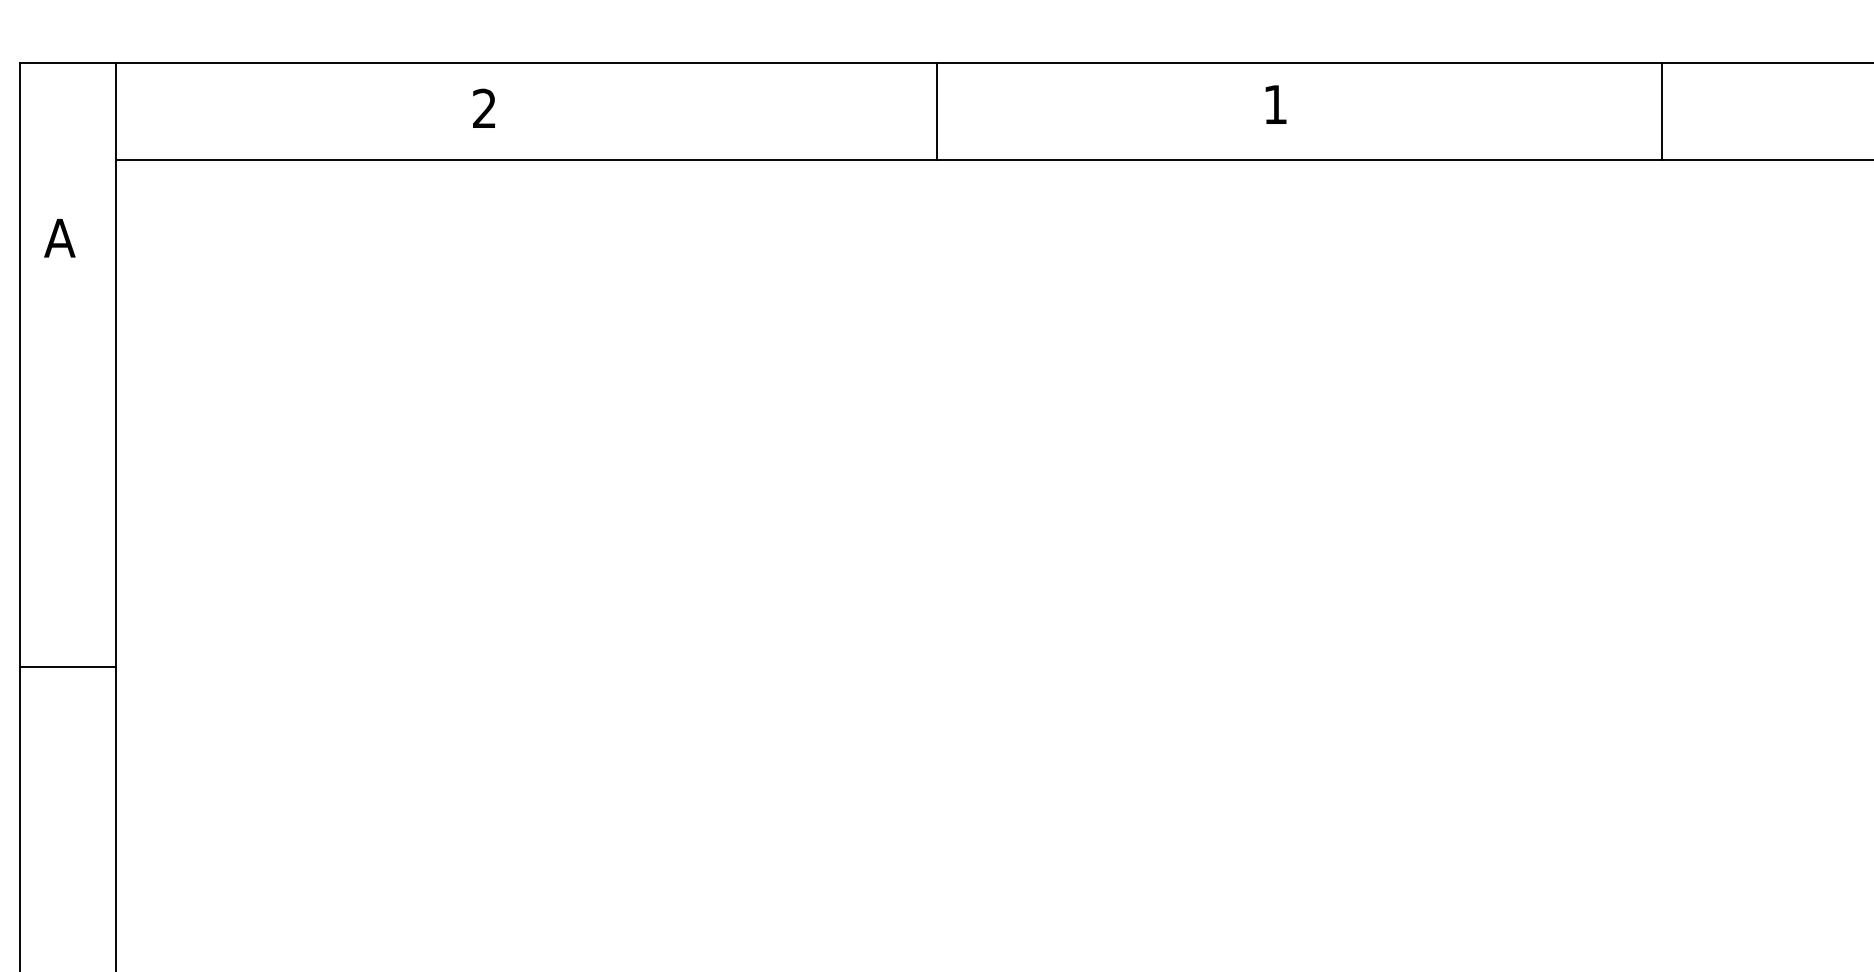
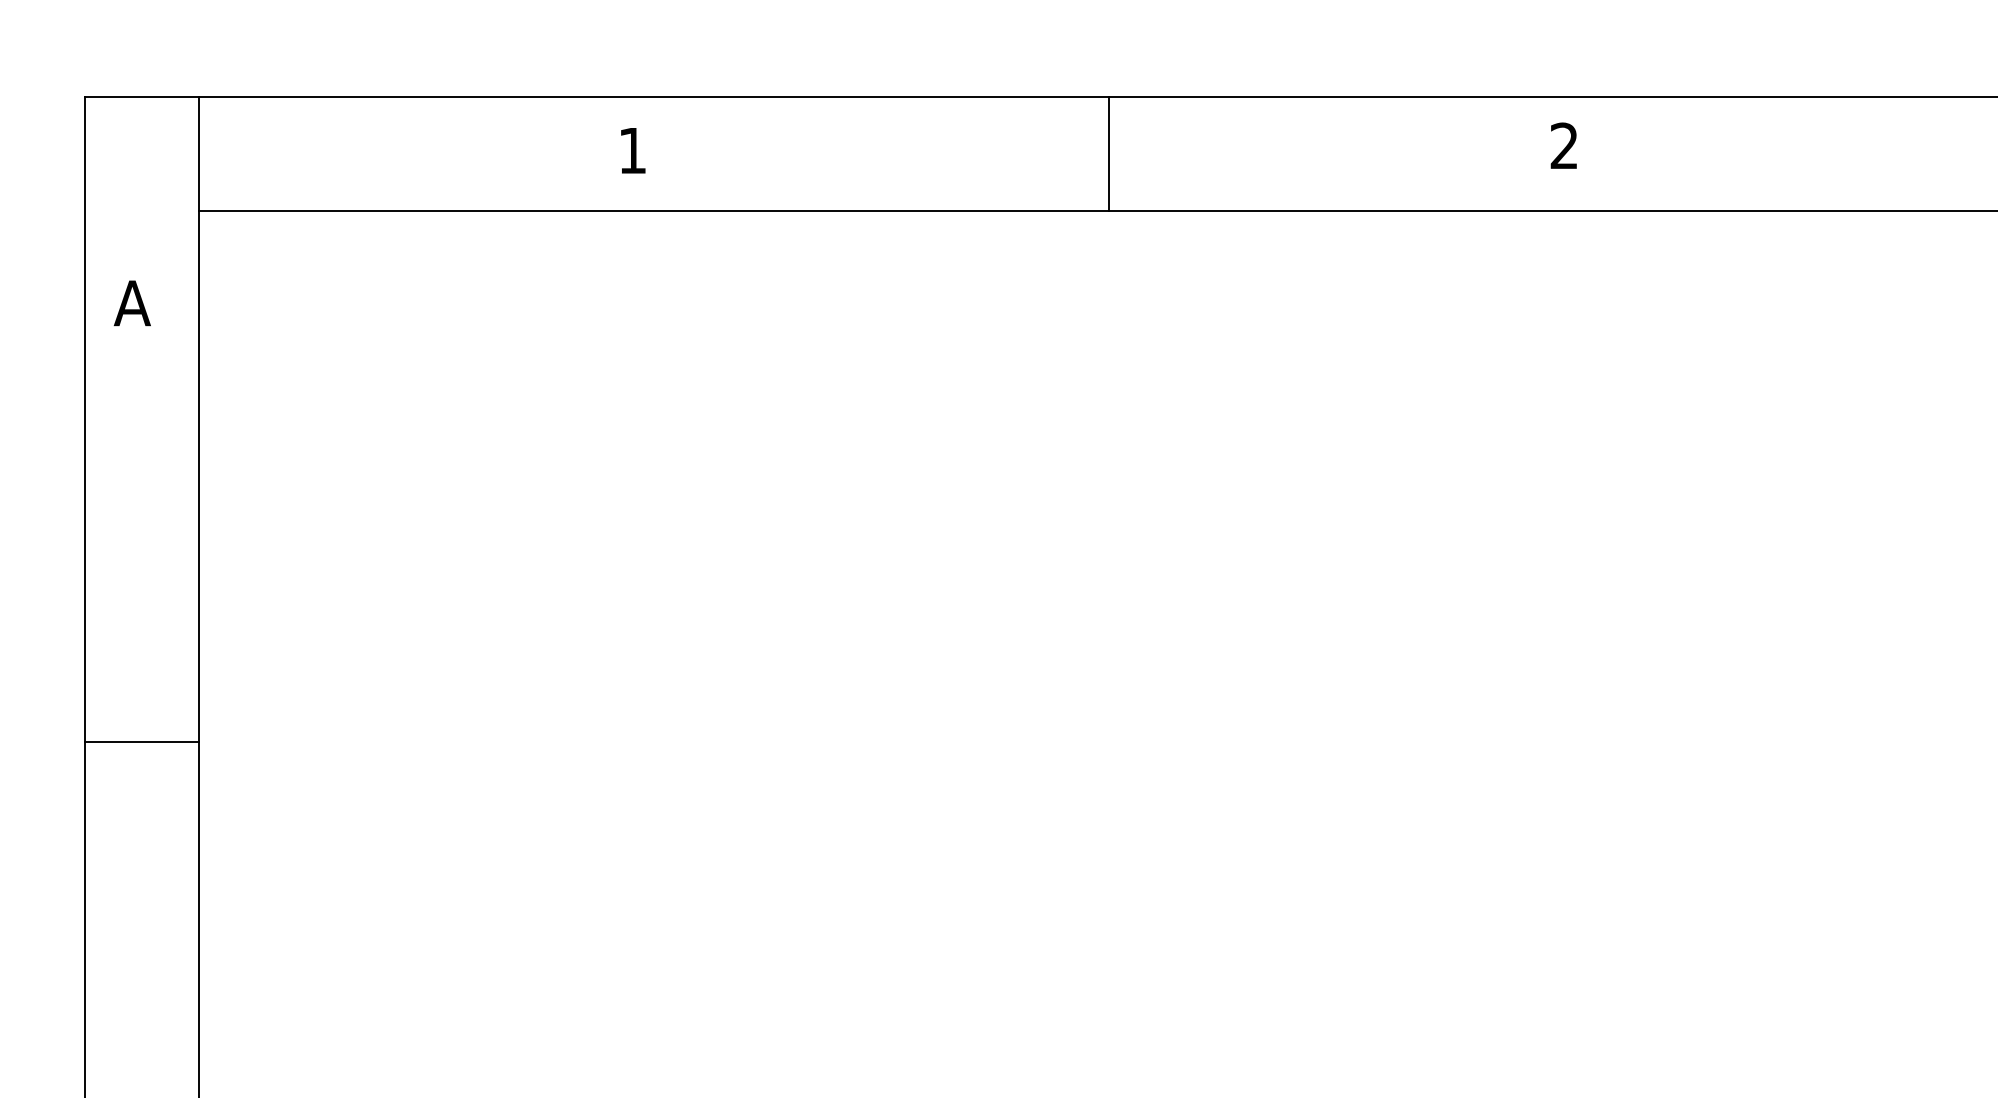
text: (1275, 103) -> (1564, 144), 1 -> 2
text: (484, 107) -> (632, 149), 2 -> 1
line: (937, 111) -> (1109, 154), moved
line: (67, 667) -> (141, 743), moved

